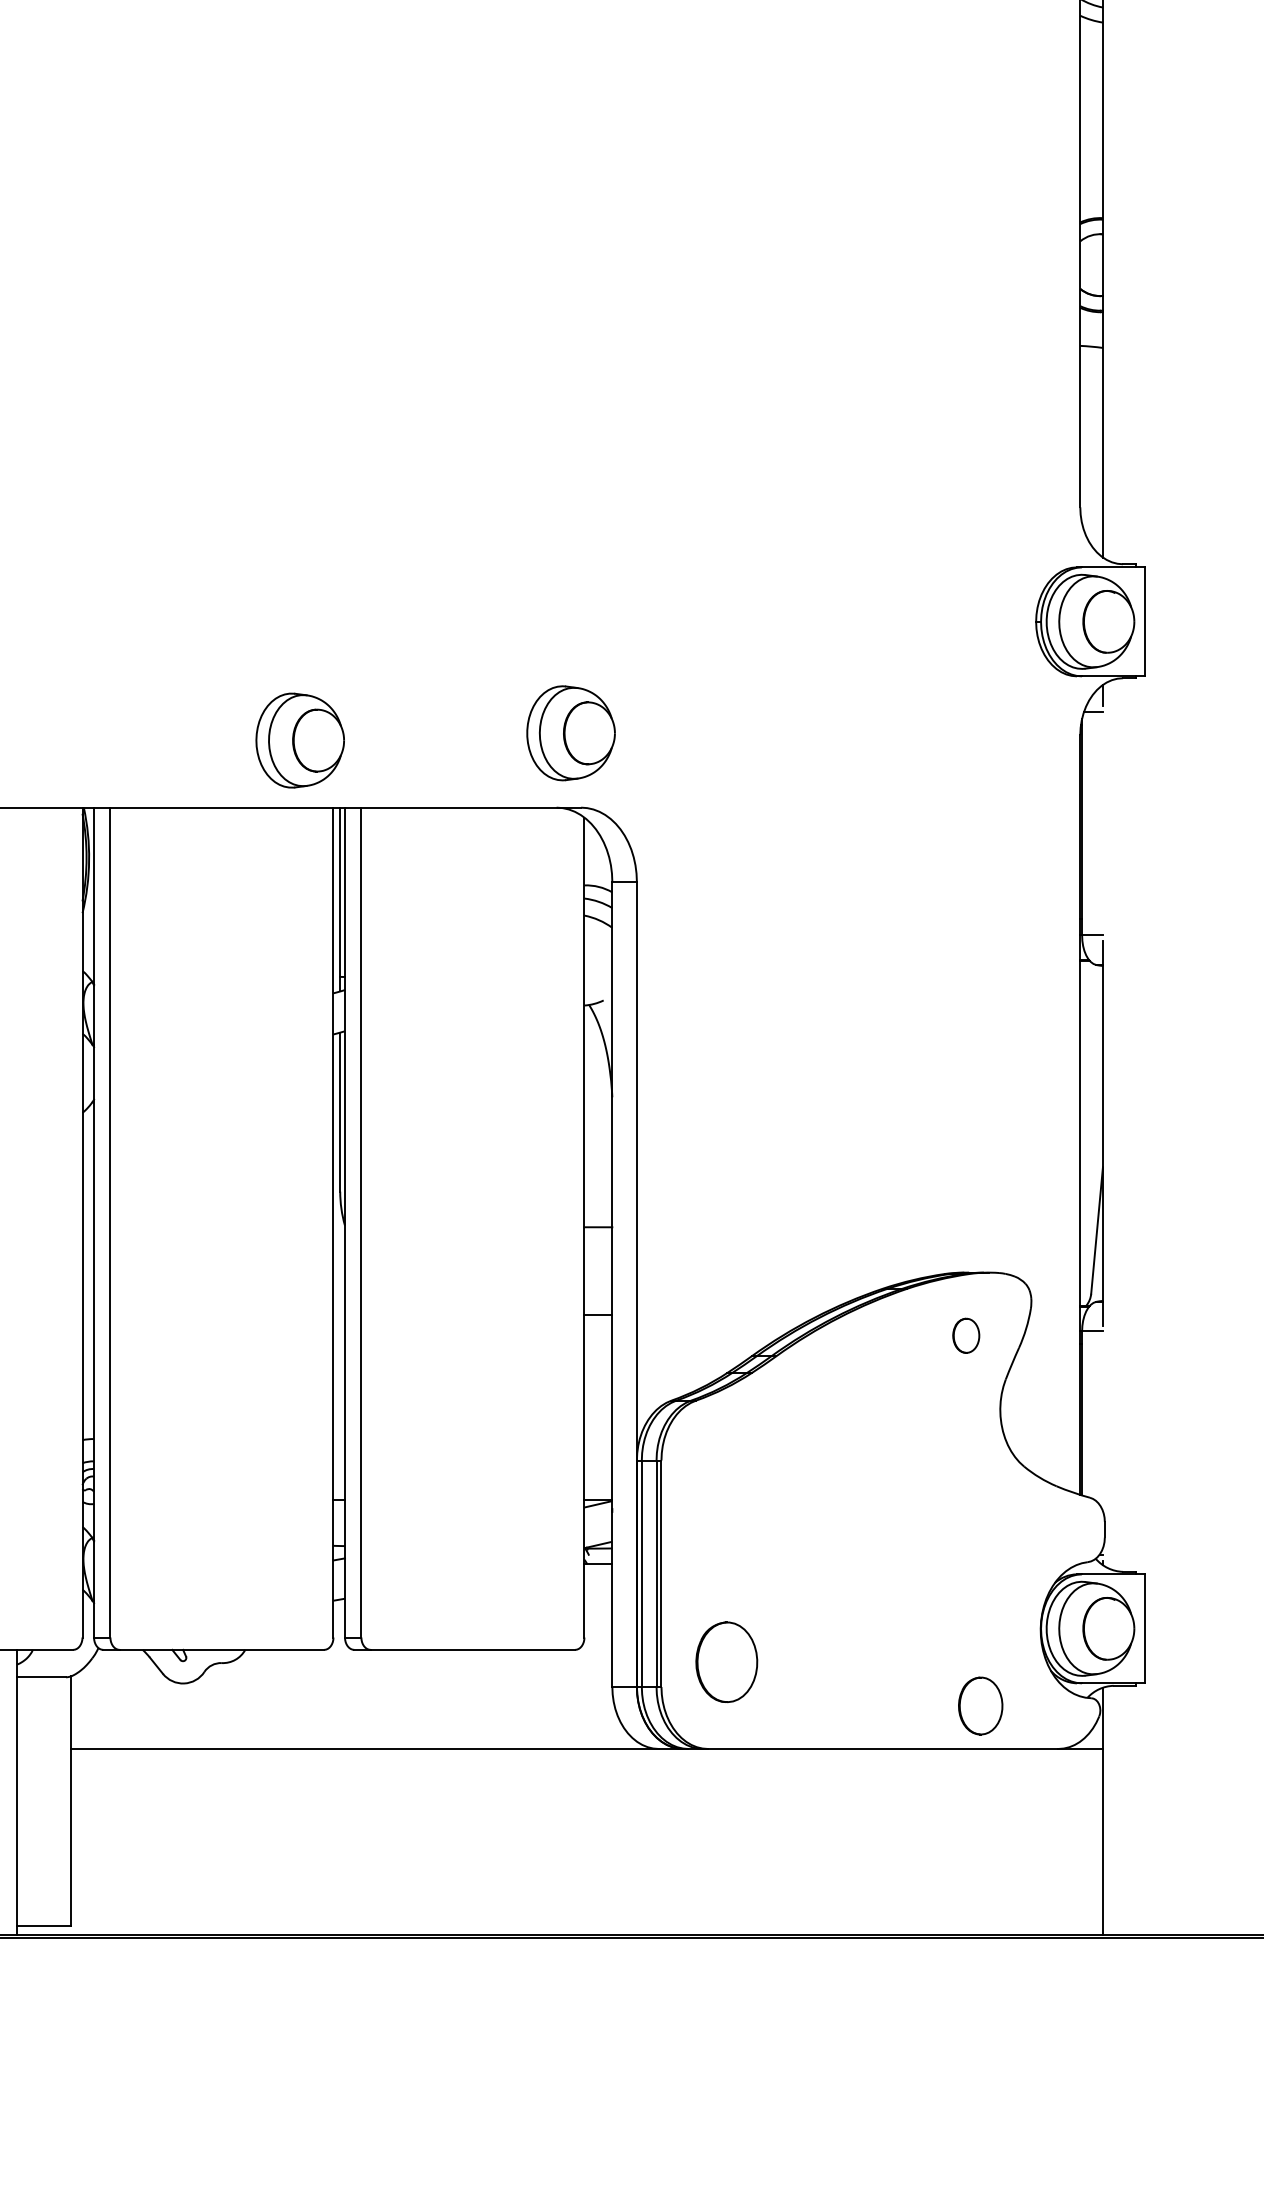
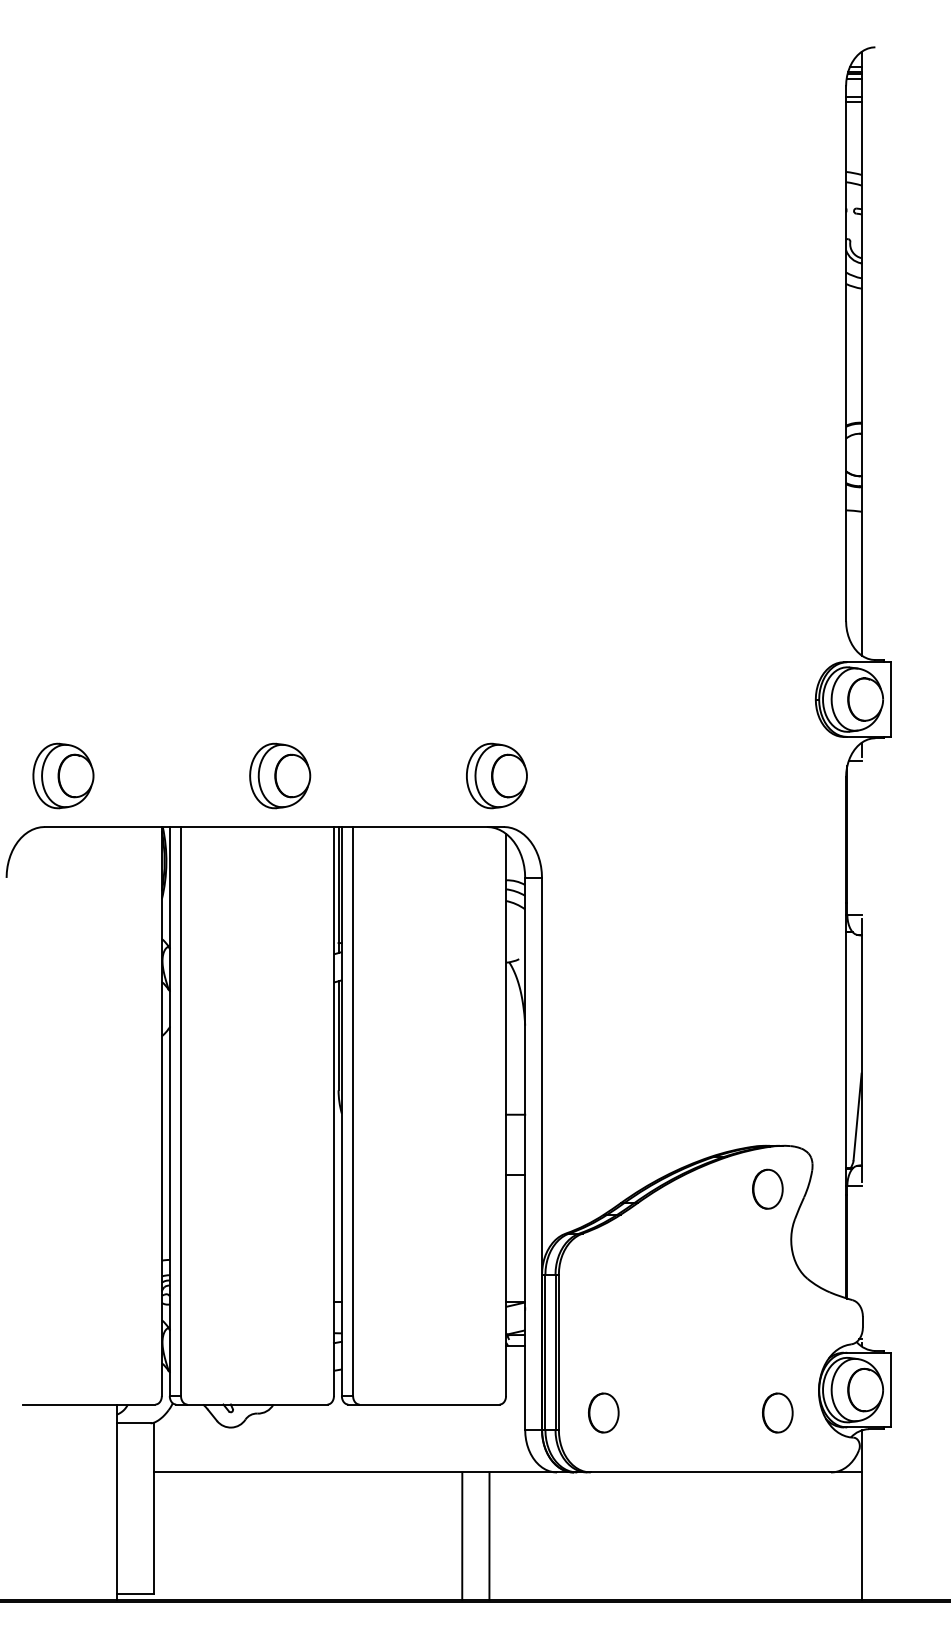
part: (300, 739) -> (280, 775), moved
part: (965, 1334) -> (767, 1188), size x1.67
part: (726, 1661) -> (603, 1412), size x0.71
part: (980, 1705) -> (777, 1412), moved
line: (520, 1840) -> (462, 1535), added
line: (560, 1840) -> (489, 1535), added

